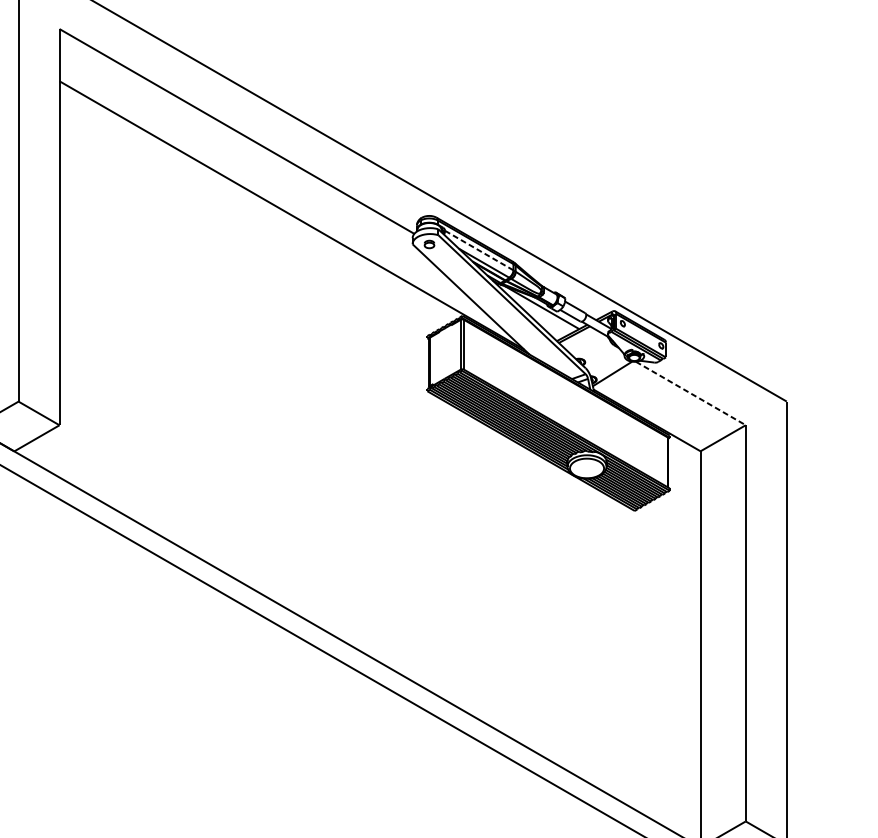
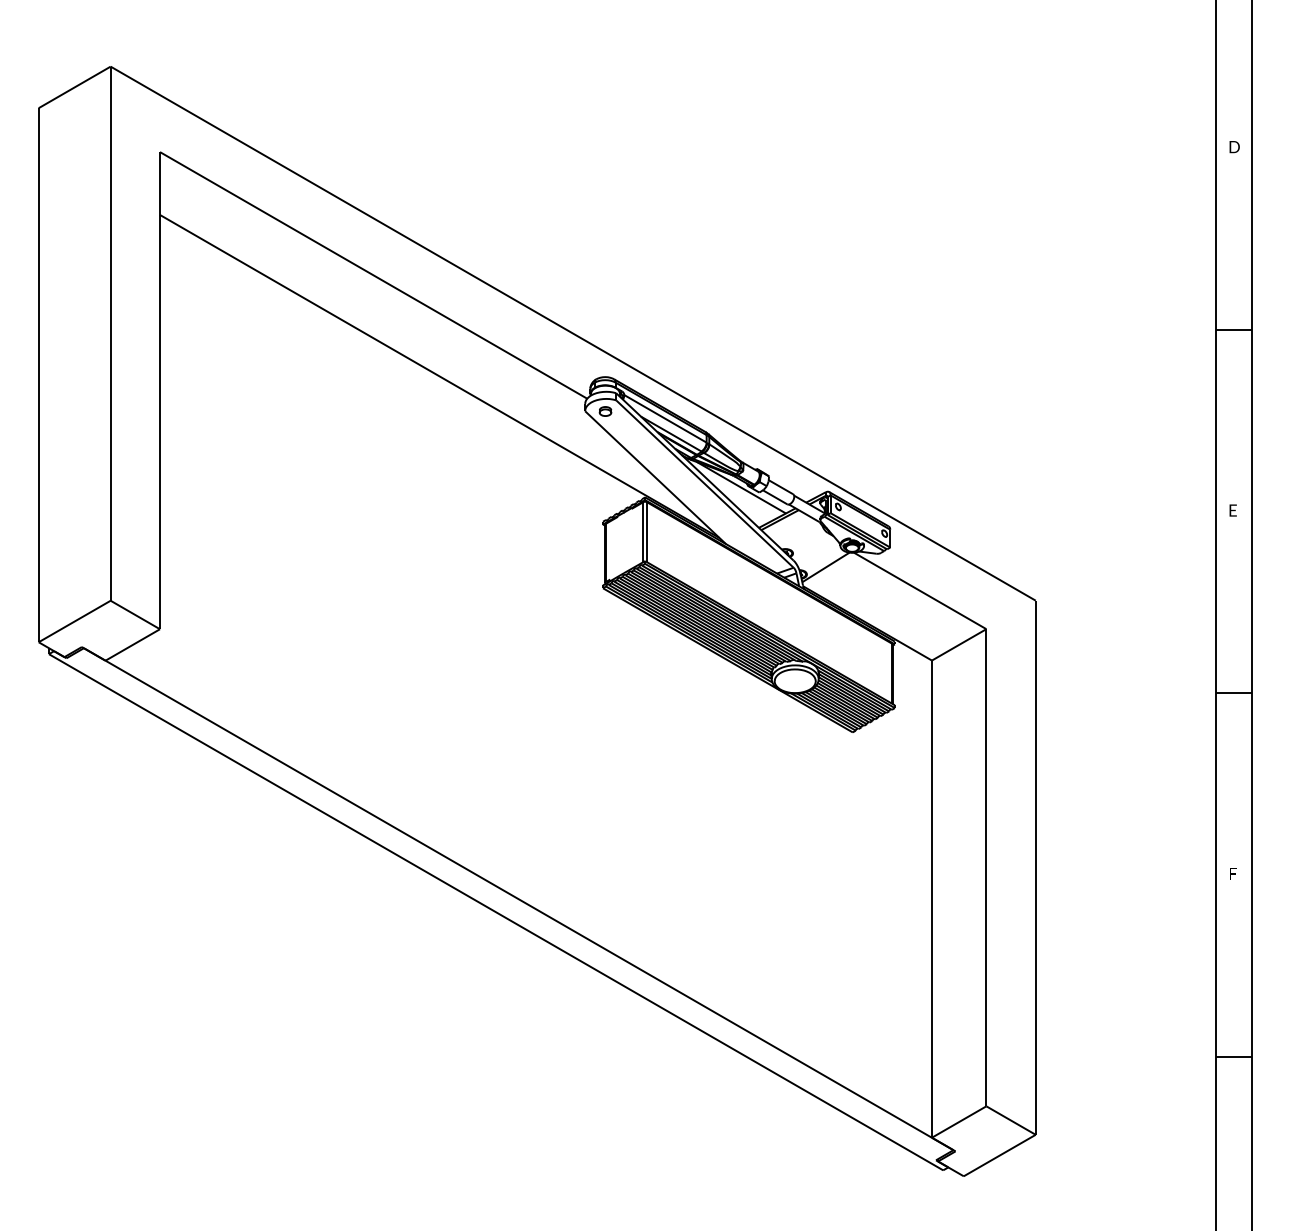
line: (479, 250) -> (665, 418), dashed -> solid
line: (691, 393) -> (920, 591), dashed -> solid

